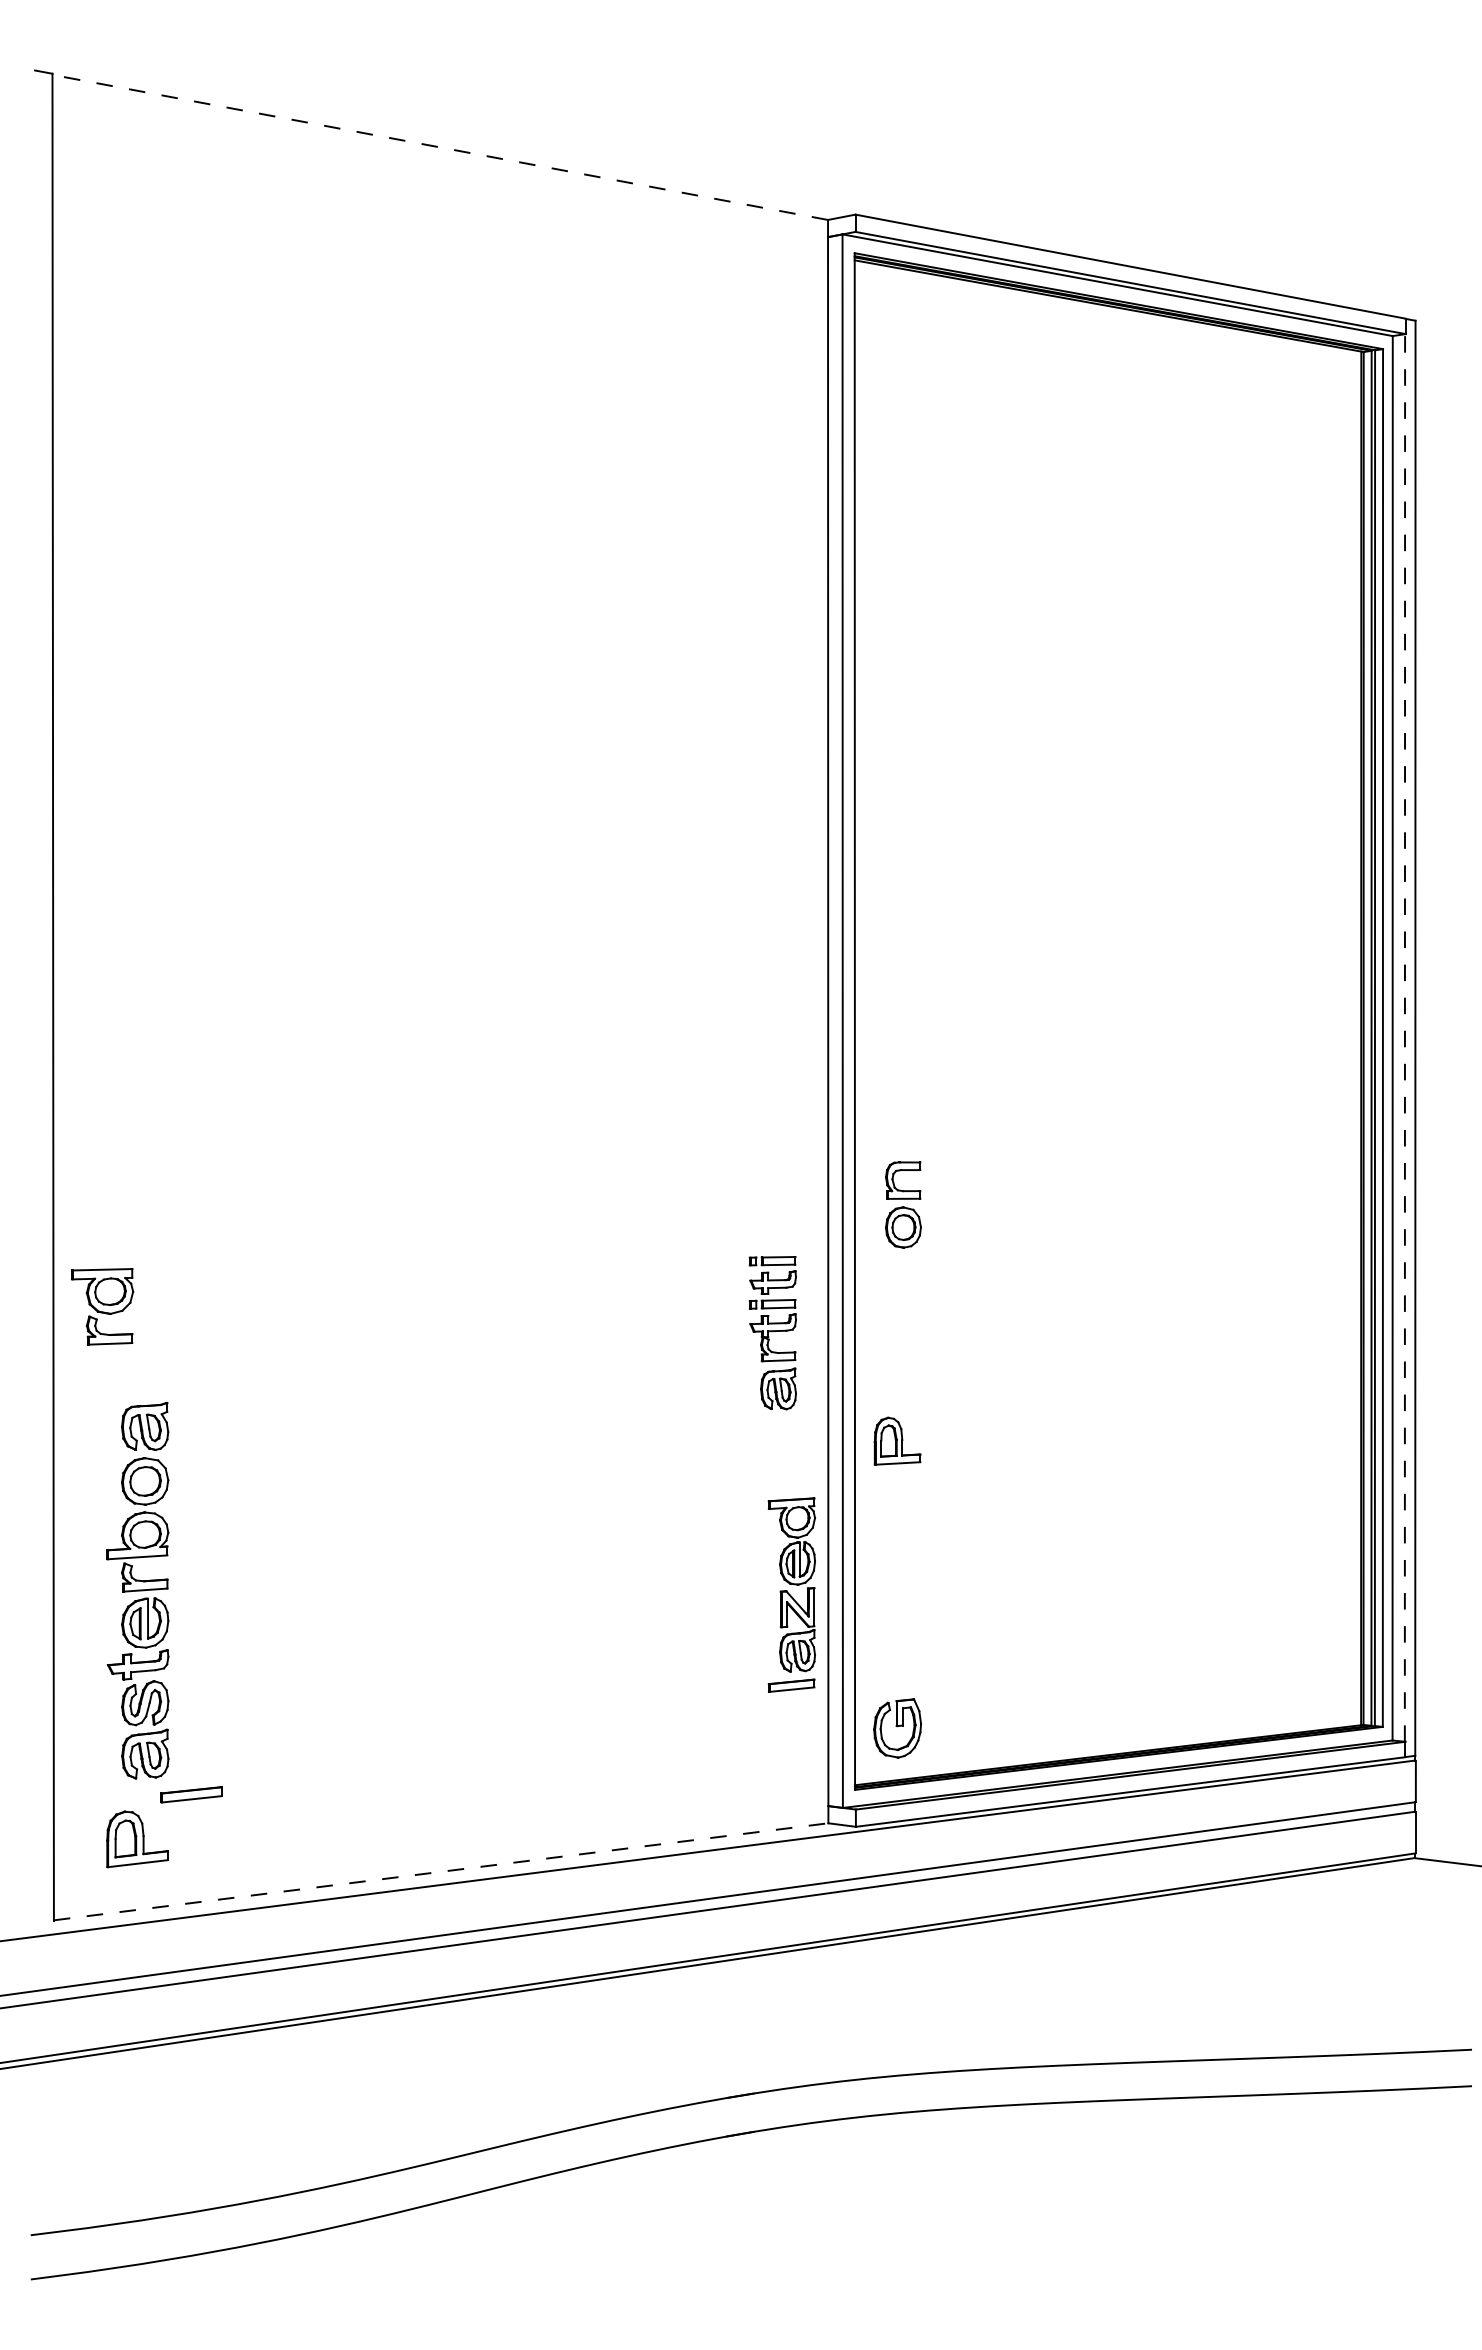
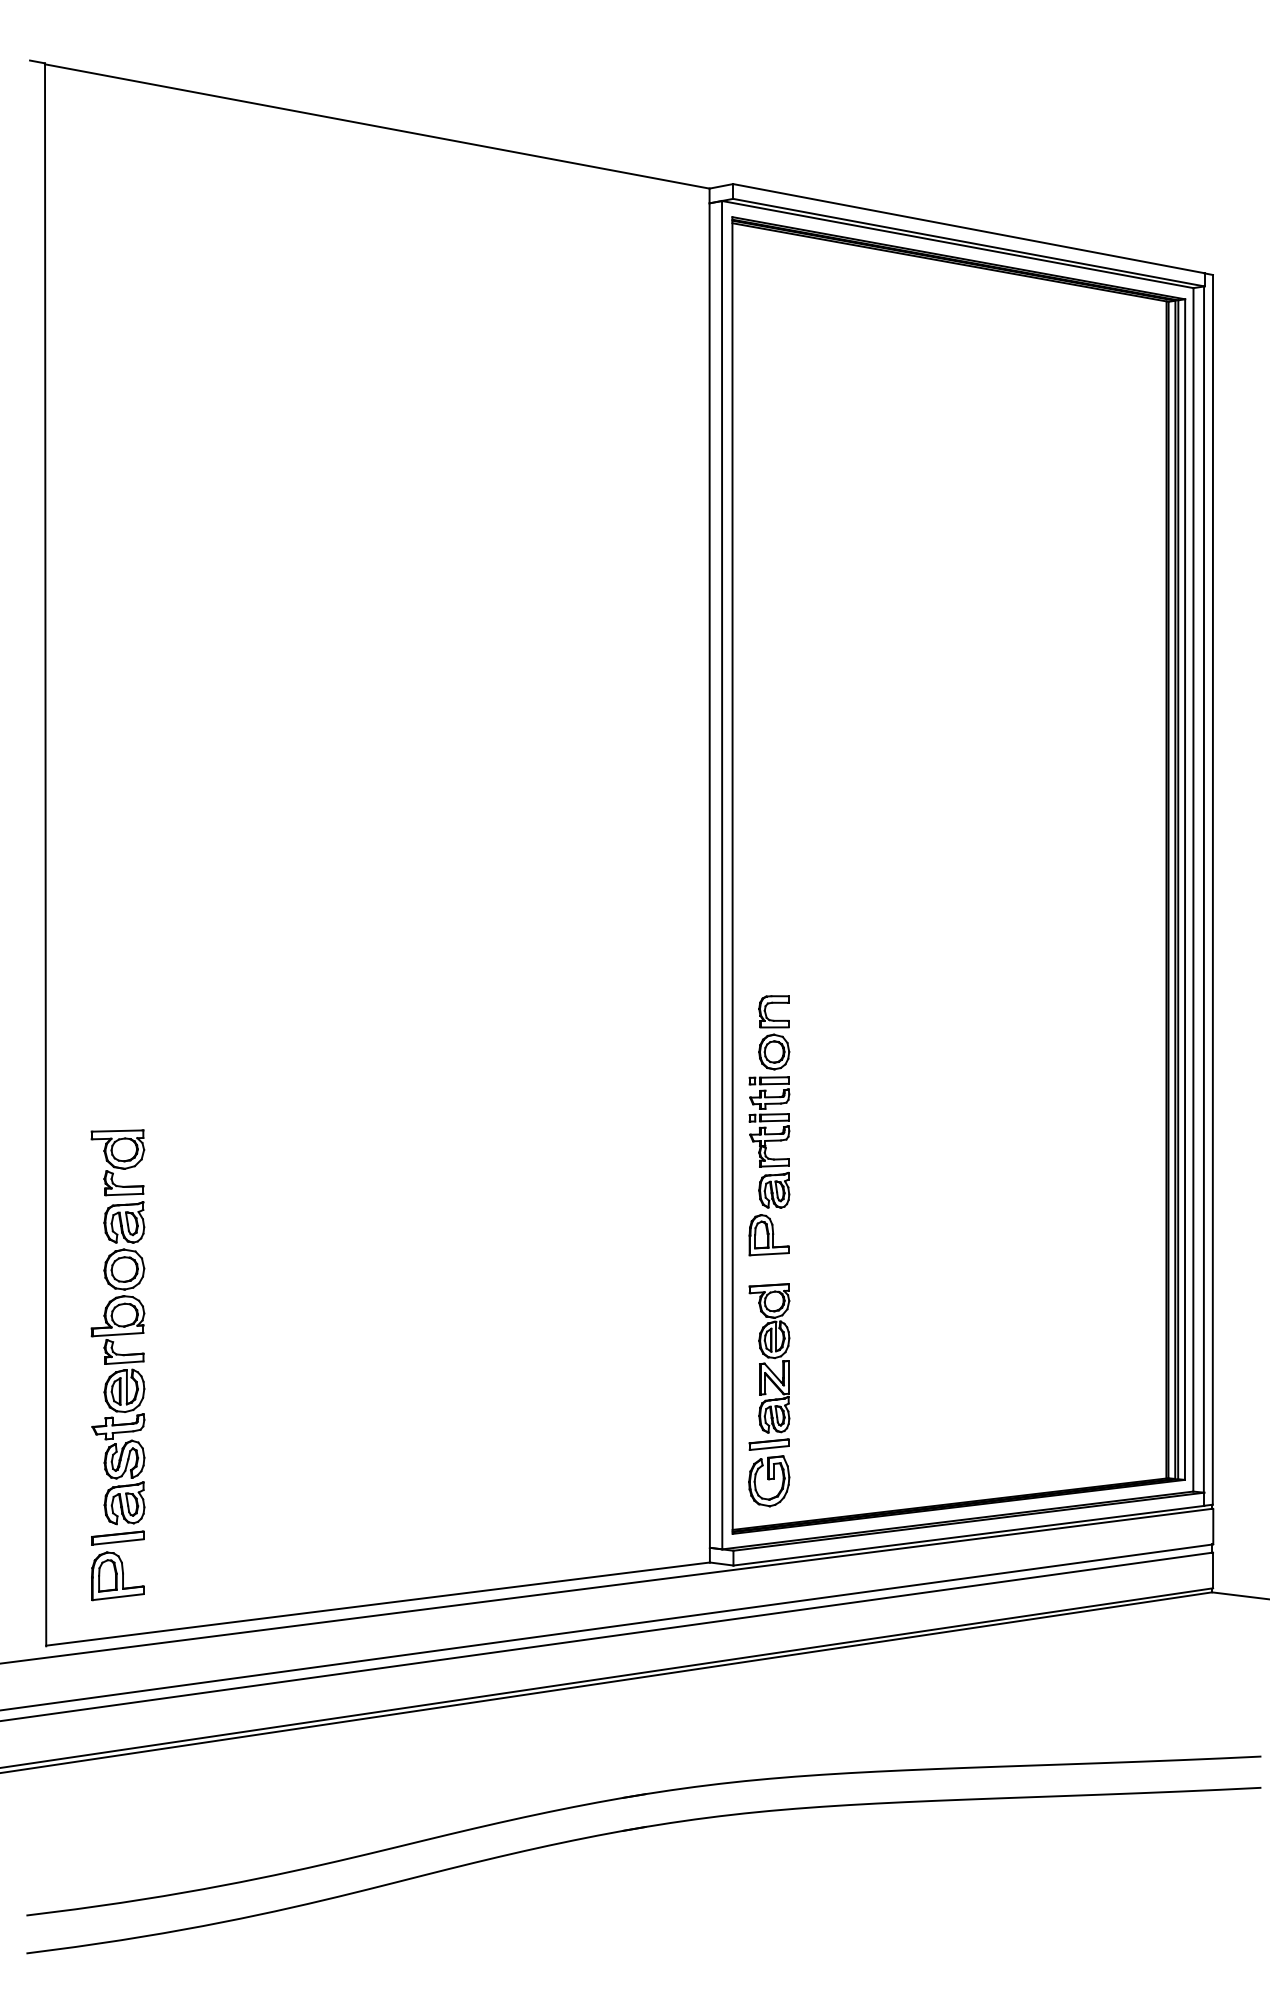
line: (440, 147) -> (377, 126), dashed -> solid
line: (1404, 1037) -> (1203, 889), dashed -> solid
part: (102, 1306) -> (117, 1162), moved
part: (772, 1333) -> (769, 1142), moved
part: (791, 1594) -> (769, 1366), moved
part: (191, 1794) -> (117, 1537), moved
line: (441, 1871) -> (378, 1603), dashed -> solid

